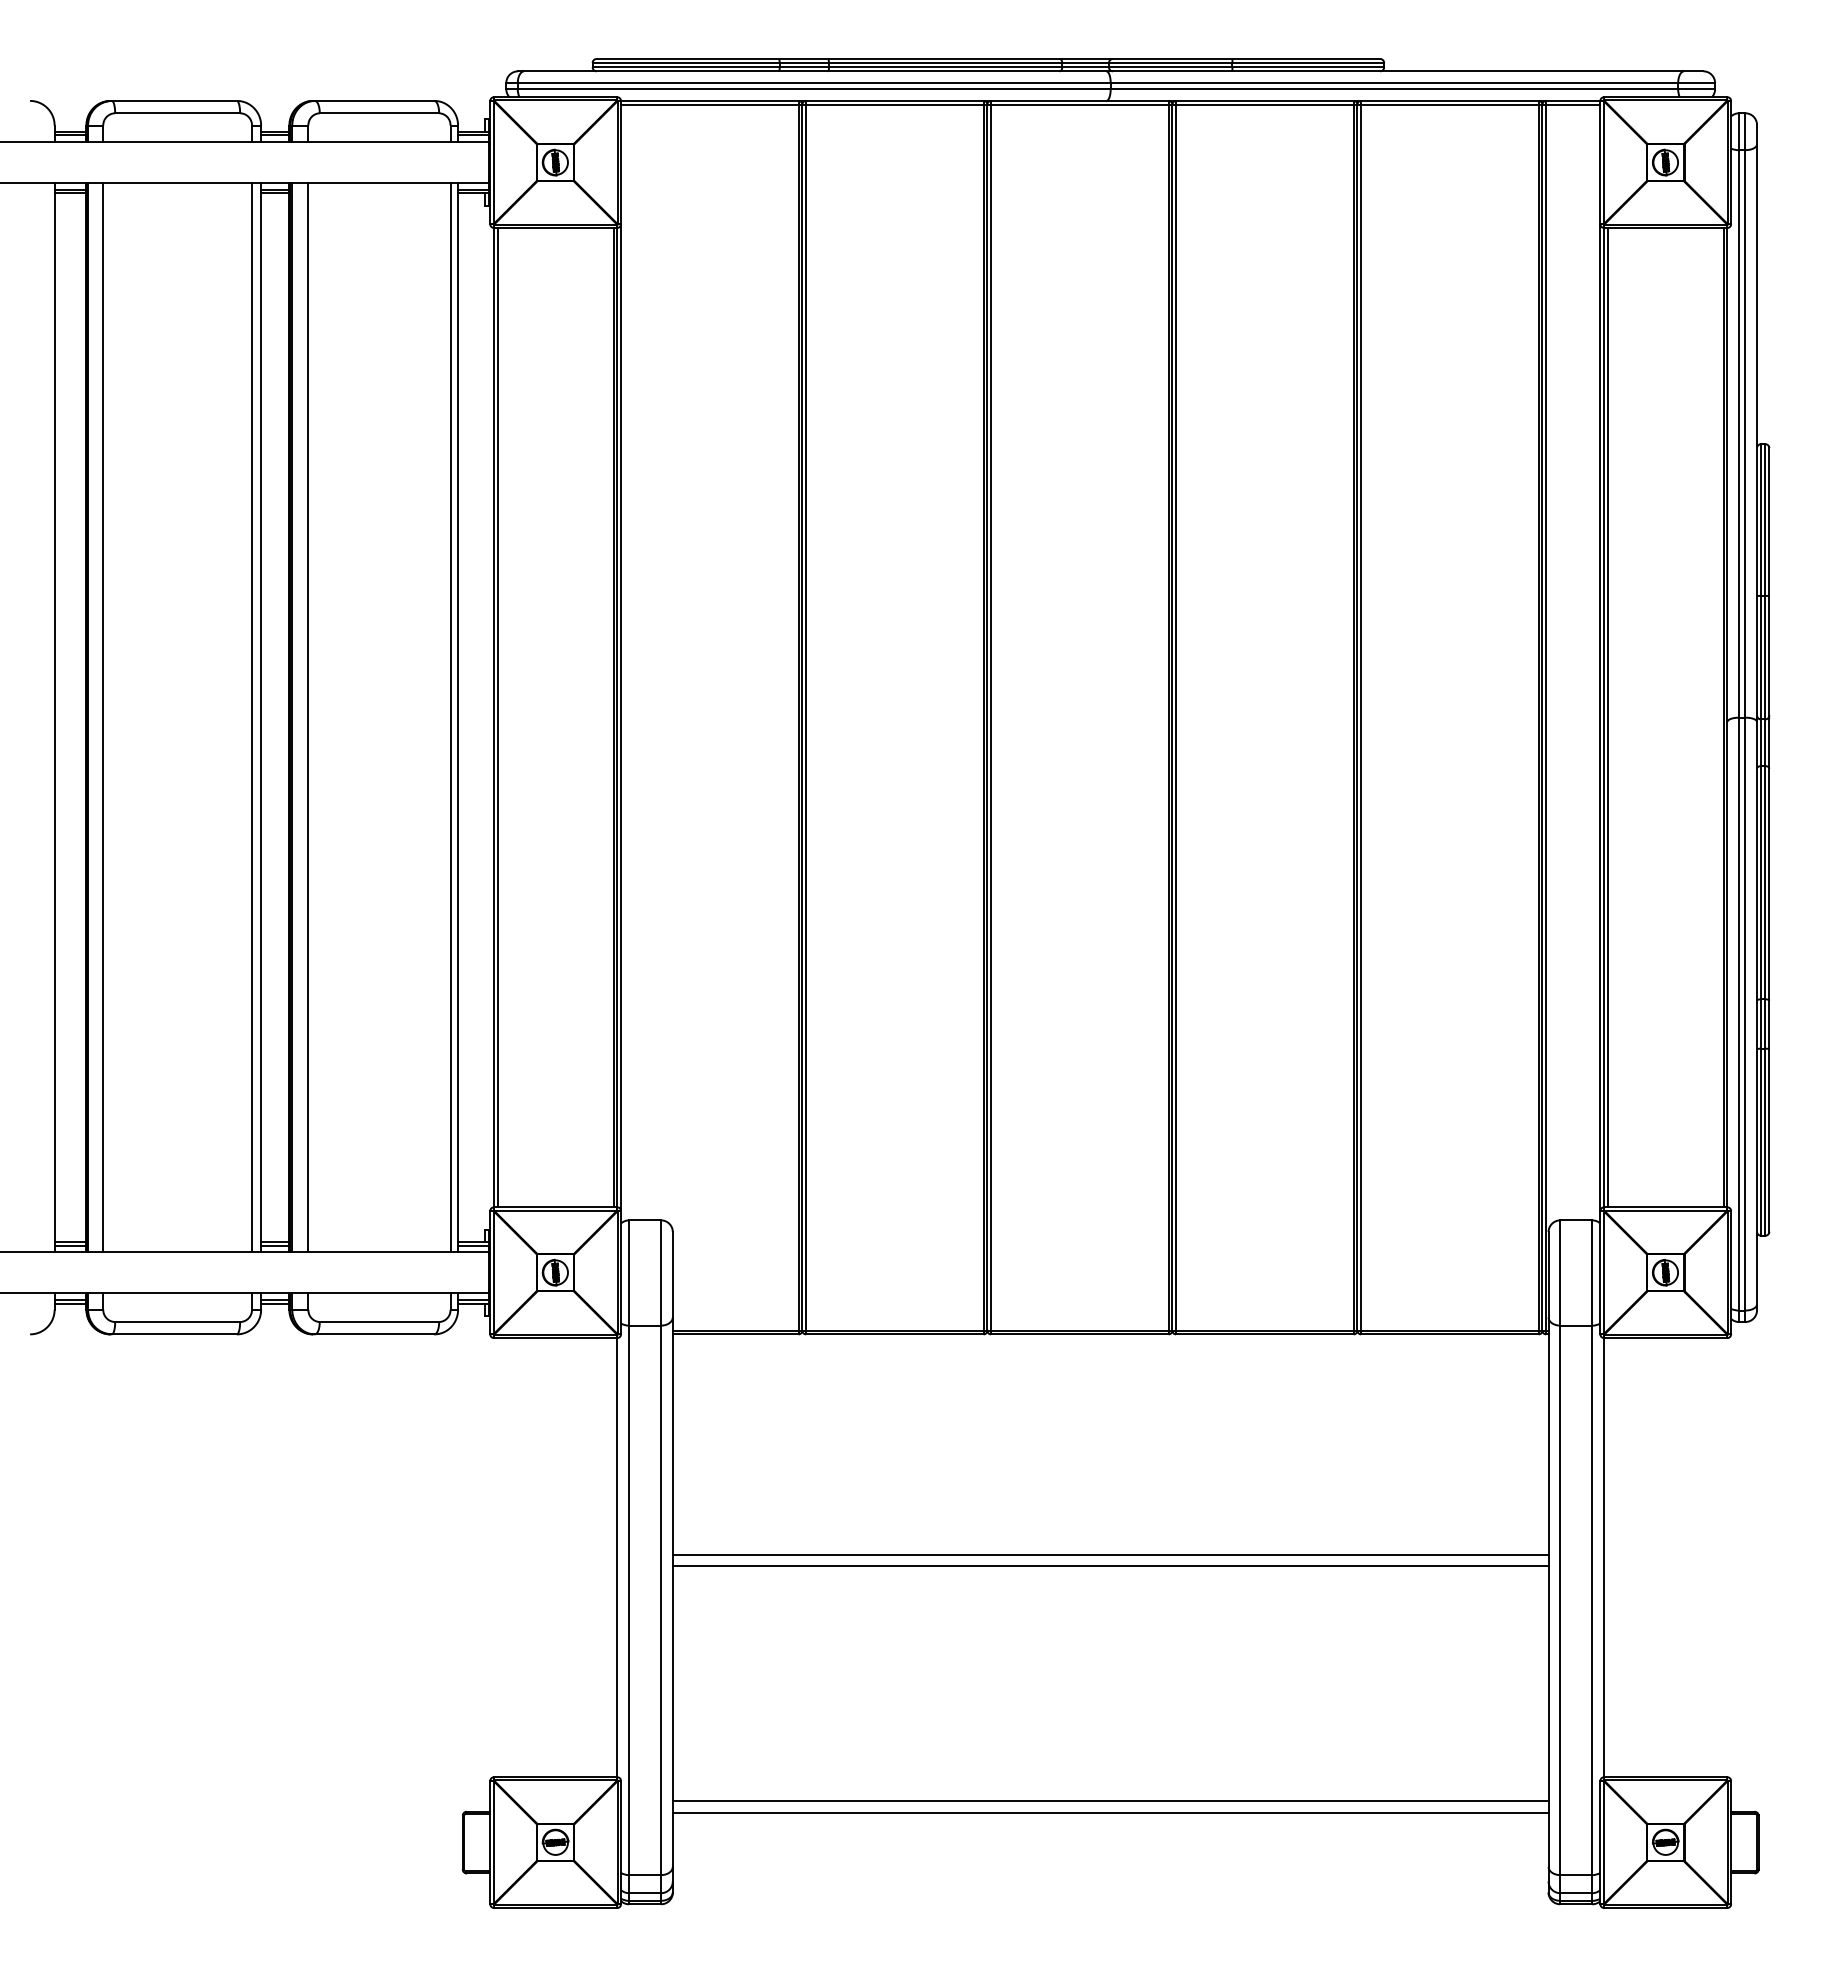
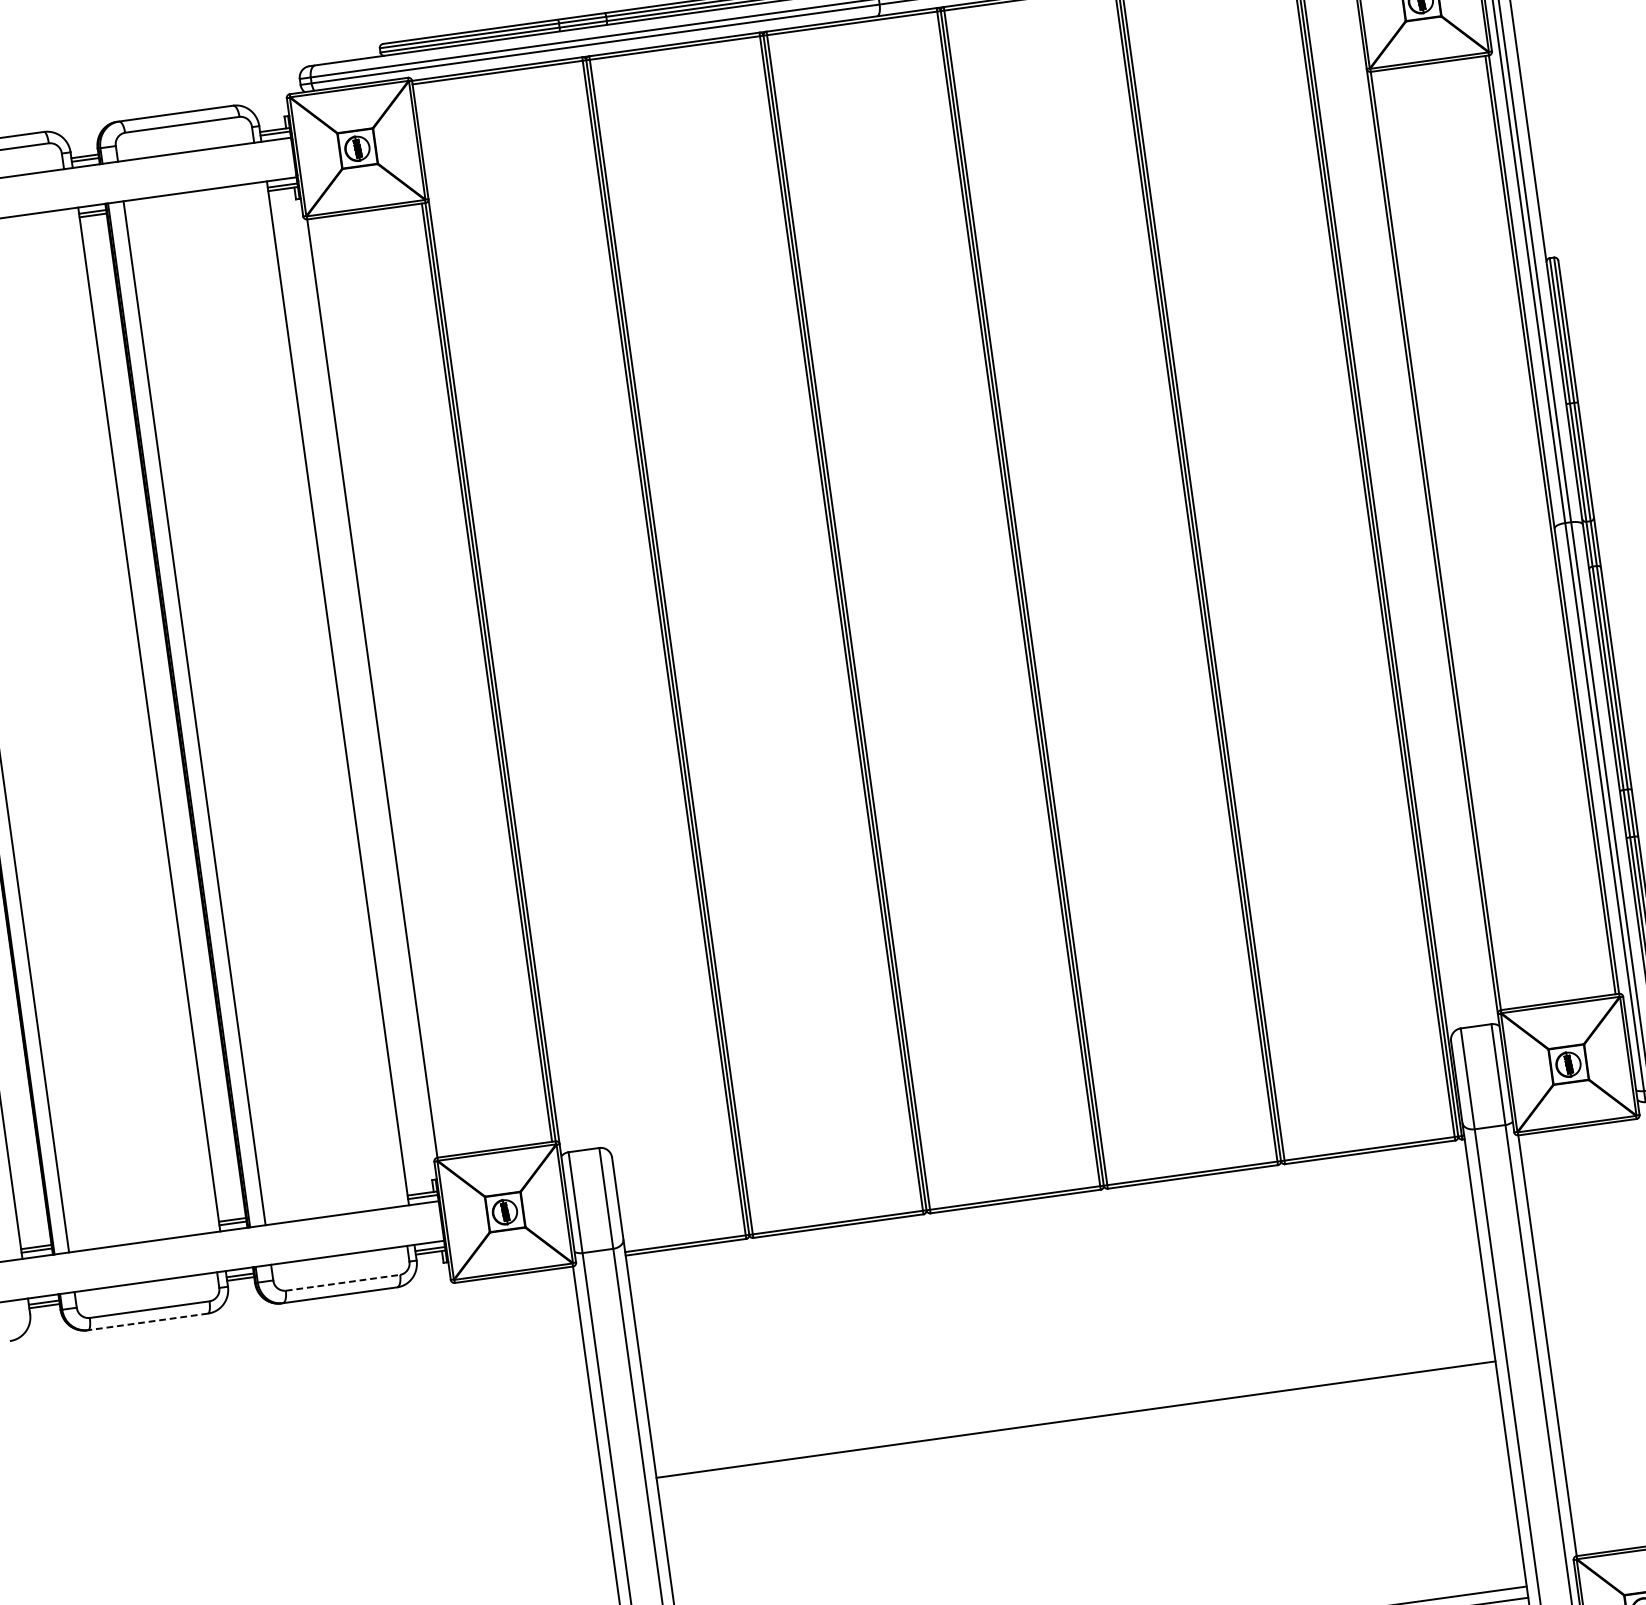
line: (252, 717) -> (141, 720), removed
line: (450, 717) -> (330, 694), removed
line: (497, 717) -> (375, 687), removed
line: (1607, 717) -> (1439, 540), removed
line: (379, 1322) -> (343, 1283), solid -> dashed
line: (173, 1334) -> (147, 1322), solid -> dashed
line: (1110, 1554) -> (1074, 1408), removed

